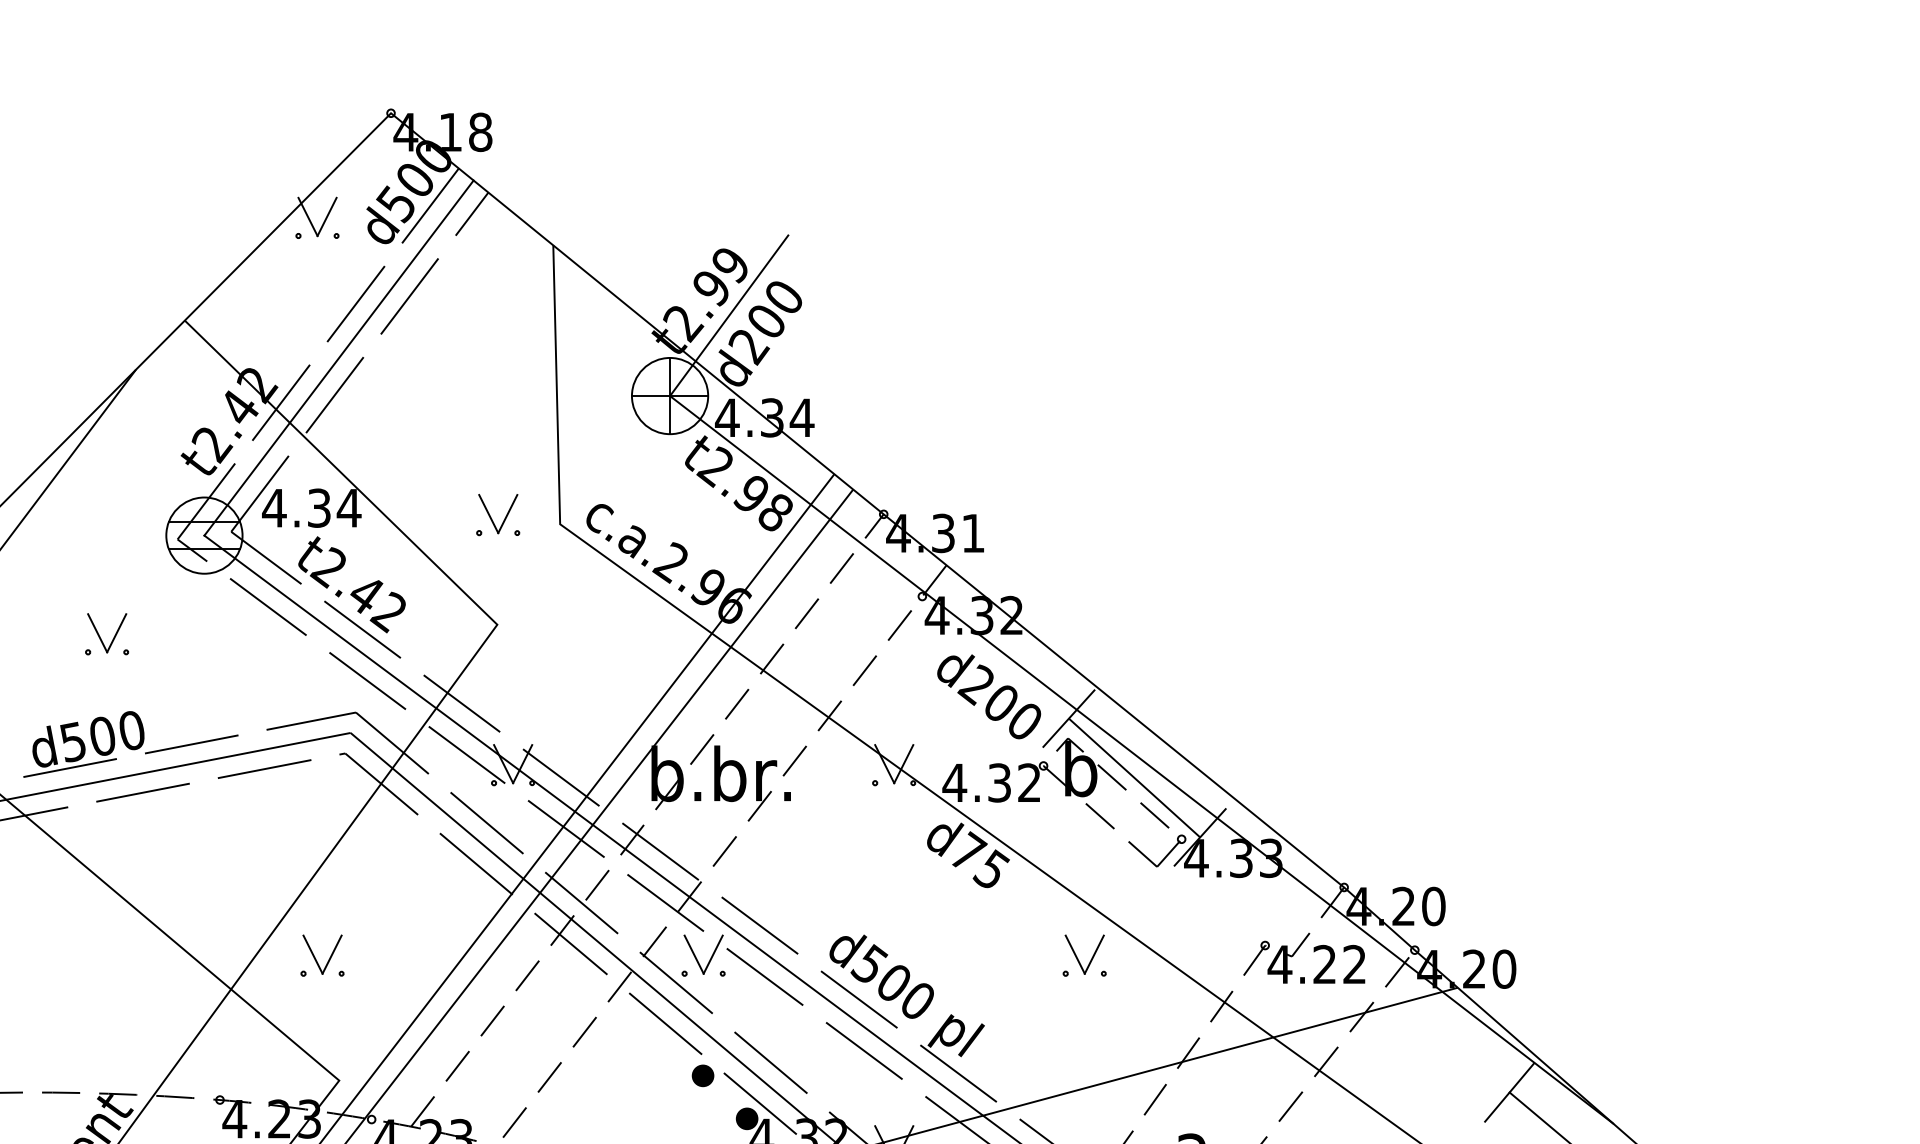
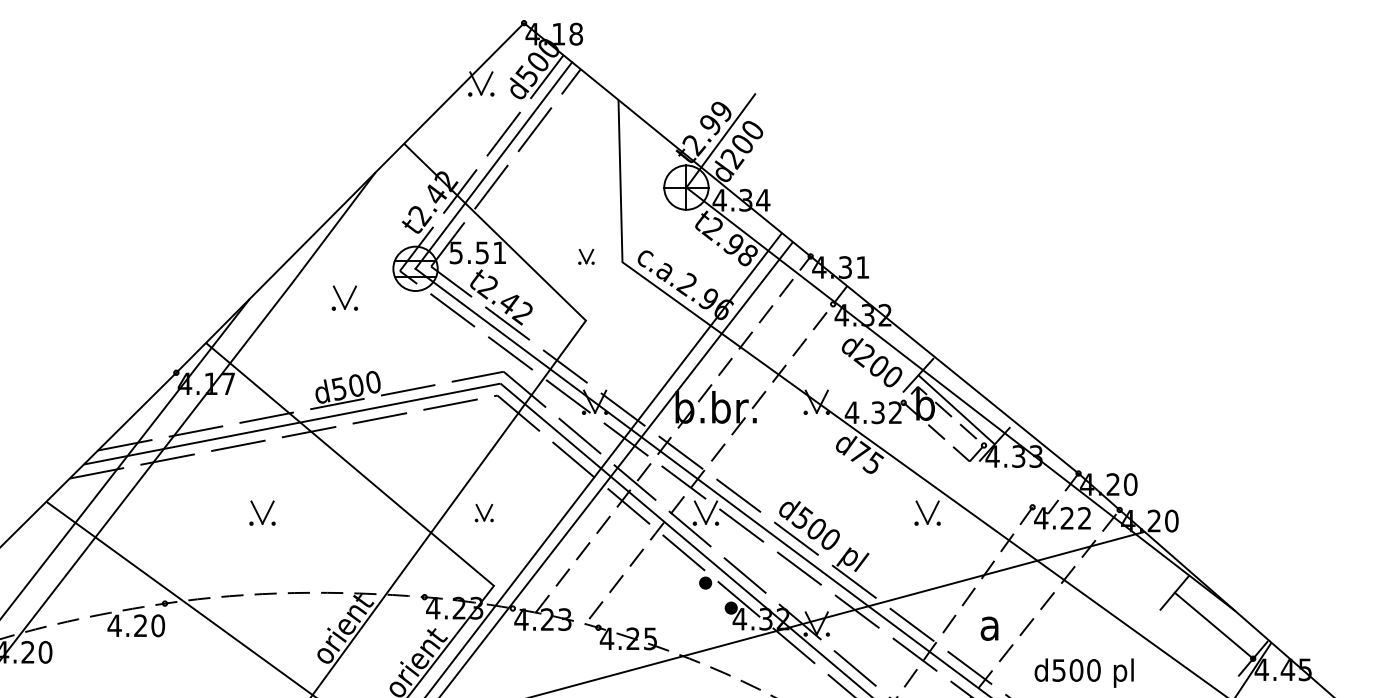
text: (310, 507) -> (477, 252), 4.34 -> 5.51
part: (498, 514) -> (586, 256), size x0.6
part: (106, 633) -> (344, 297), moved
part: (322, 954) -> (484, 512), size x0.7

